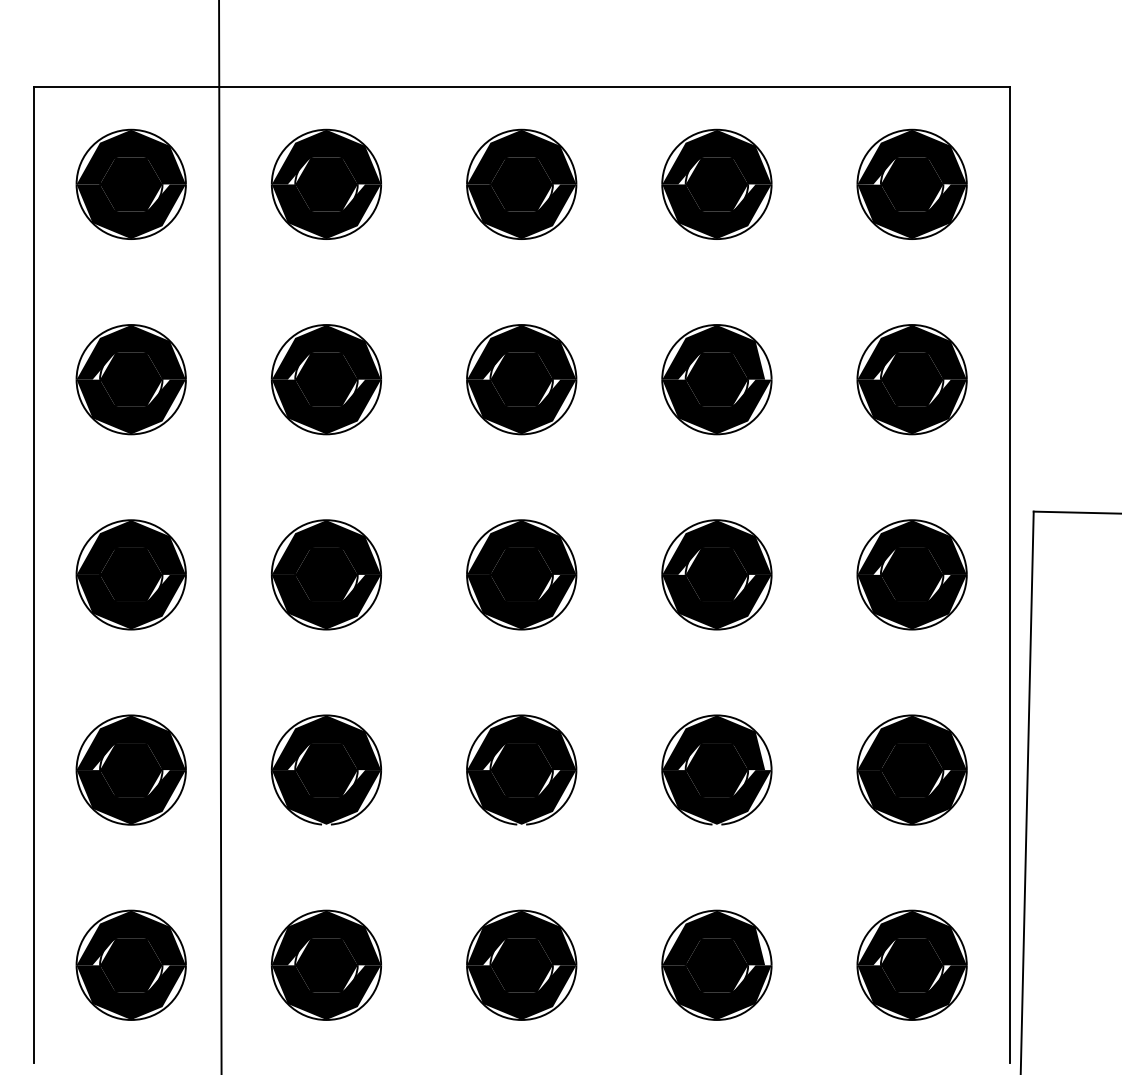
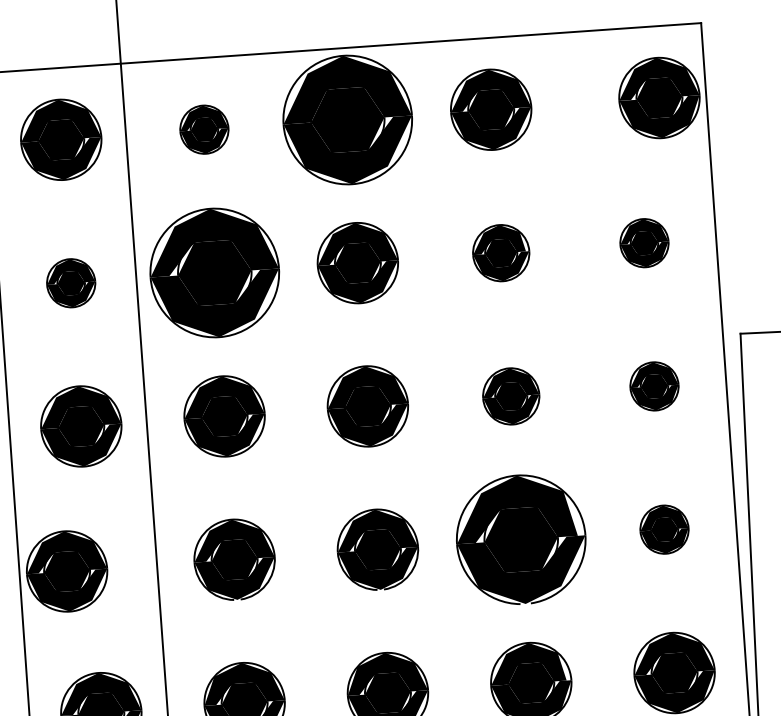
part: (325, 183) -> (203, 129), size x0.6
part: (521, 183) -> (347, 119), size x1.6
part: (911, 183) -> (658, 97), moved
part: (130, 379) -> (70, 283), size x0.6
part: (325, 379) -> (213, 273), size x1.6
part: (716, 379) -> (500, 253), size x0.7
part: (911, 379) -> (644, 242), size x0.6
part: (716, 574) -> (510, 396), size x0.7
part: (911, 574) -> (654, 386), size x0.6
part: (130, 769) -> (66, 571), moved
part: (716, 769) -> (520, 539), size x1.6
part: (911, 769) -> (664, 529), size x0.6

